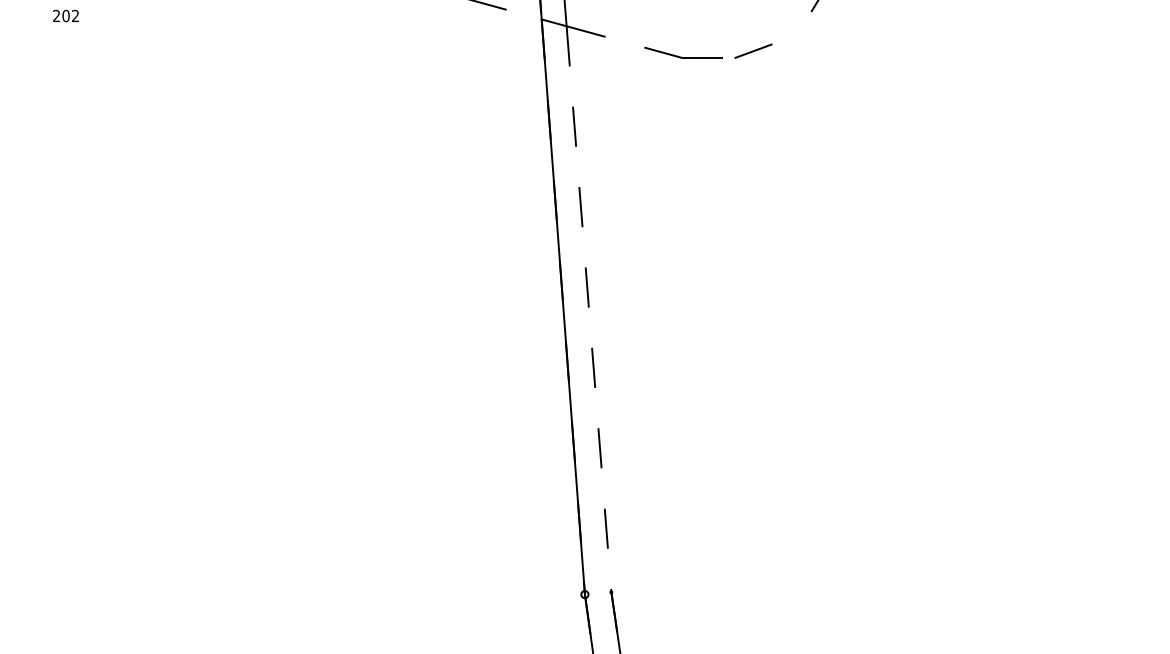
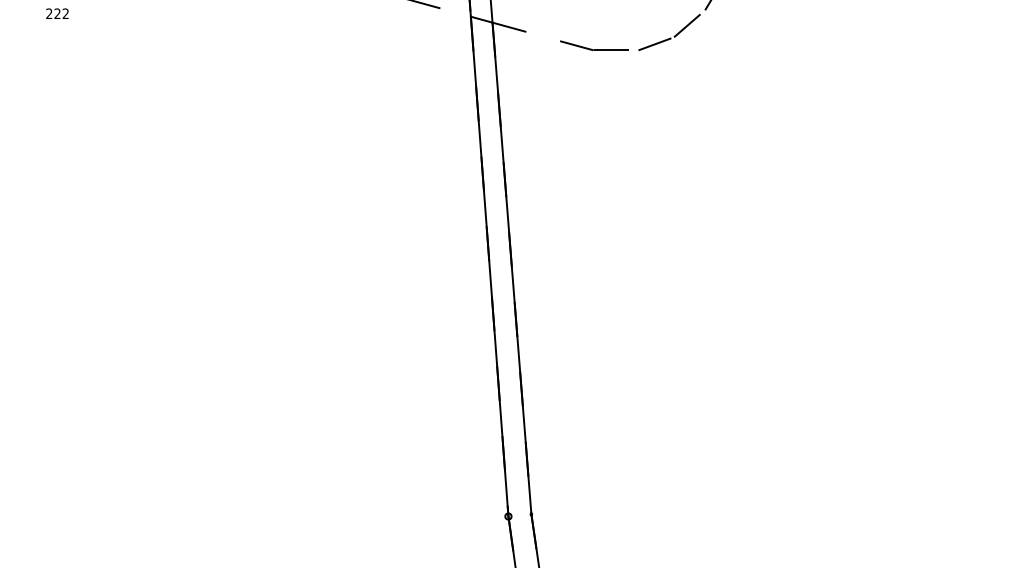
text: (65, 15) -> (57, 13), 202 -> 222
line: (793, 27) -> (689, 23), added
line: (588, 309) -> (511, 268), added

